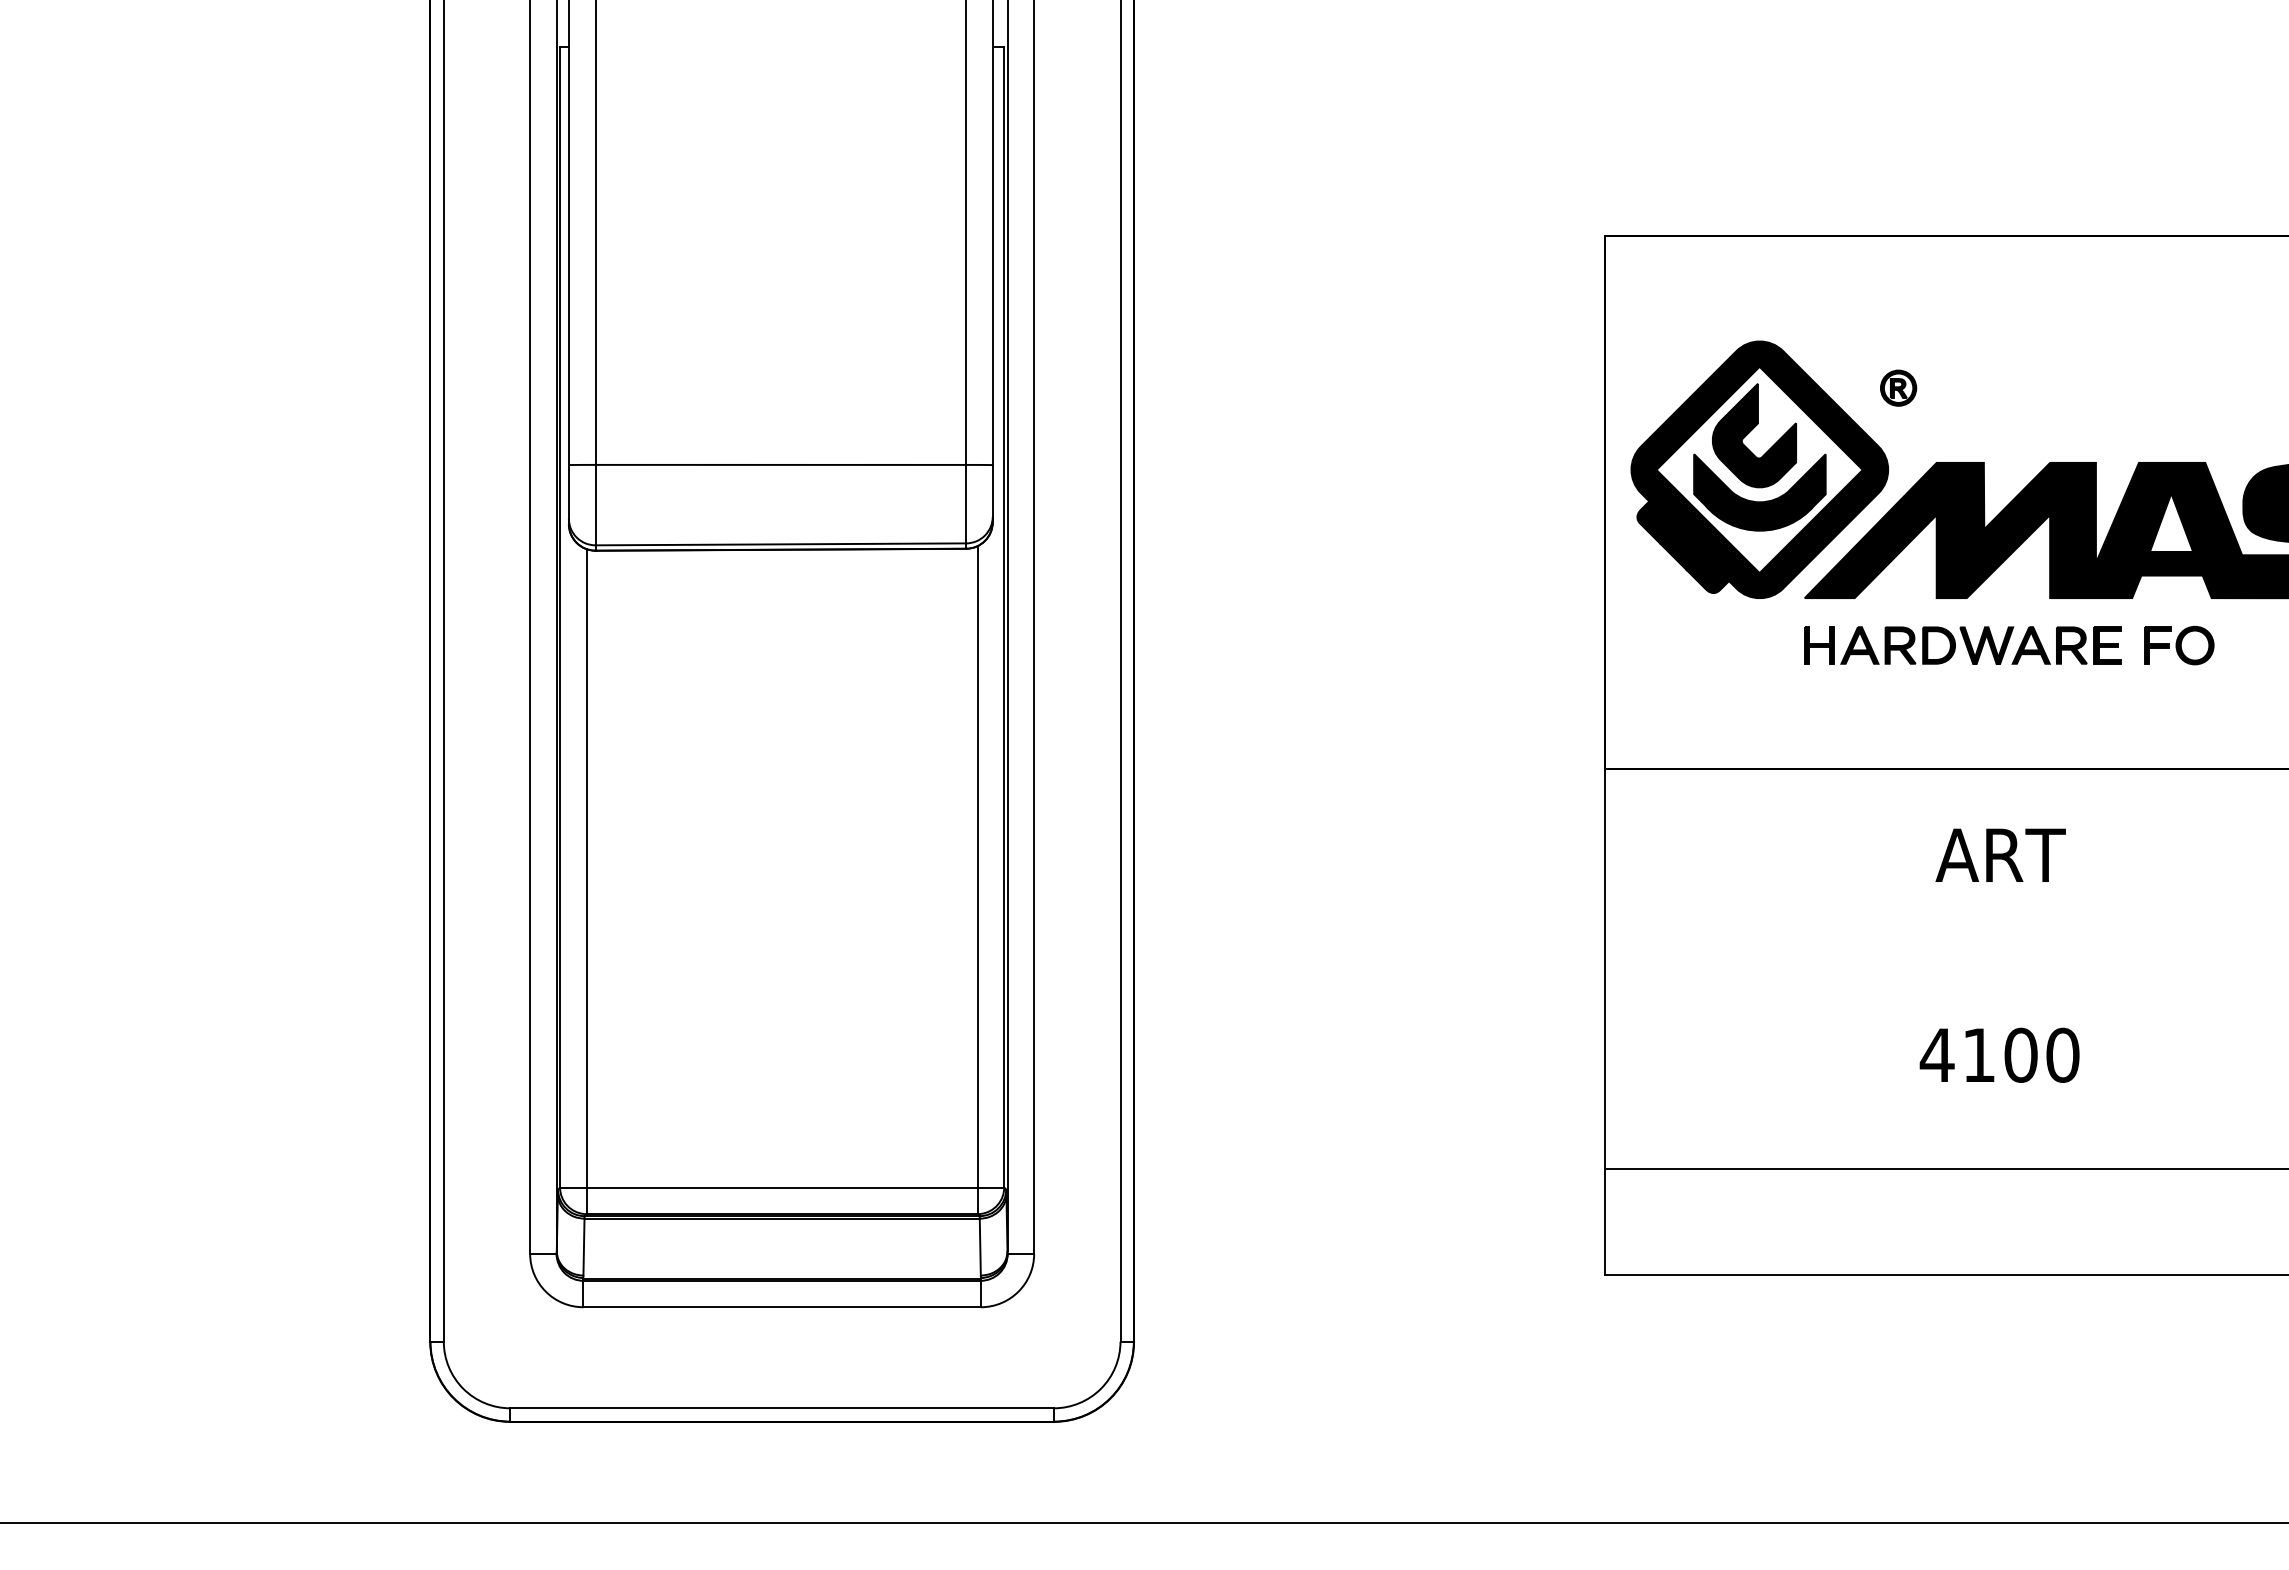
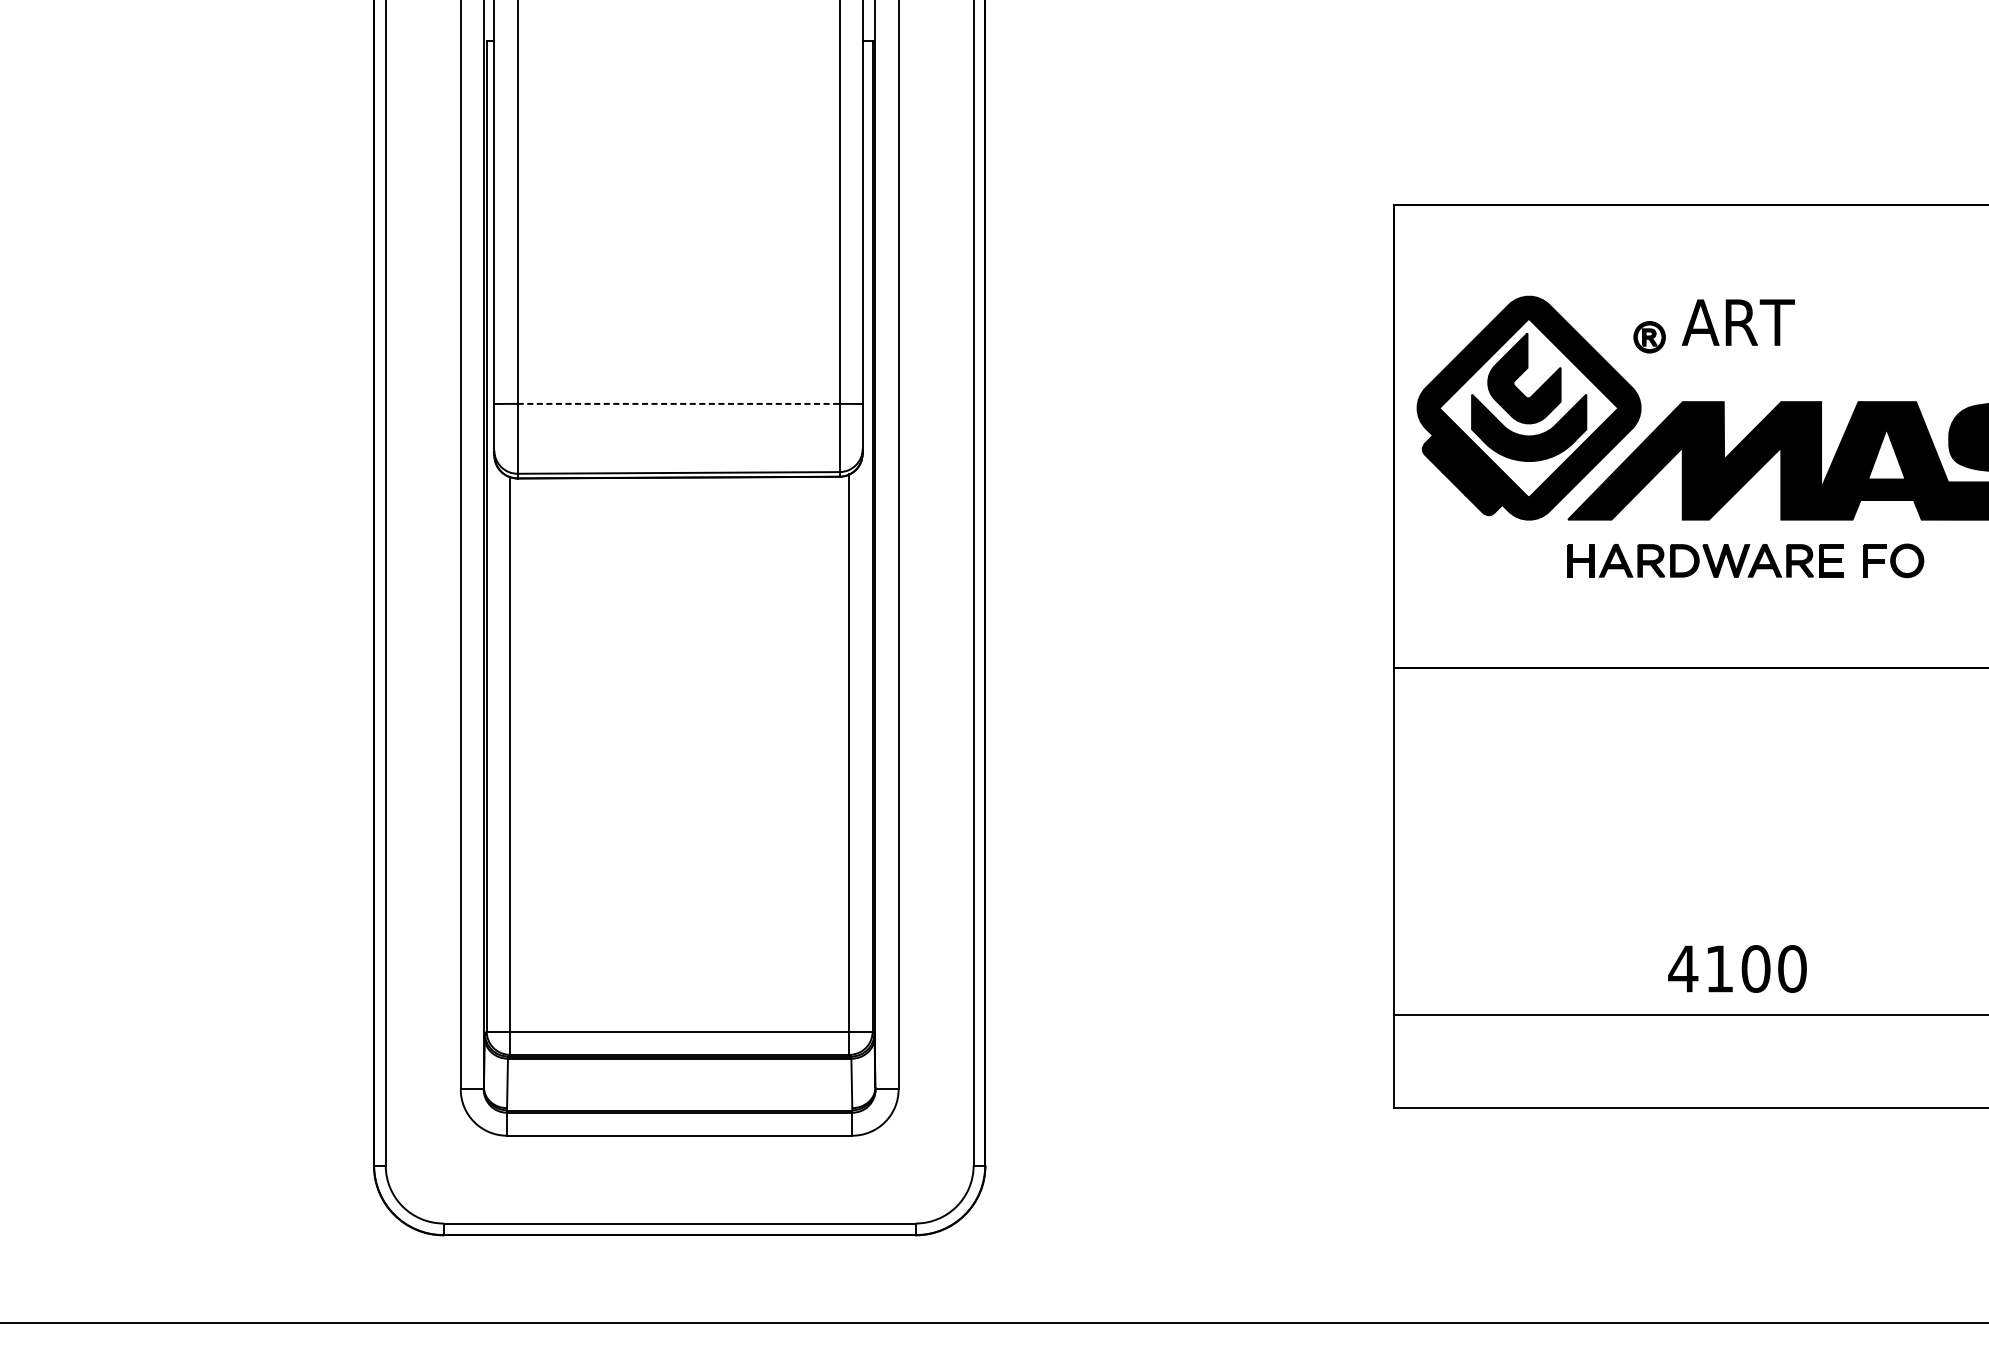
line: (781, 464) -> (679, 403), solid -> dashed
text: (2000, 854) -> (1738, 321), moved
text: (1999, 1054) -> (1737, 968), moved

